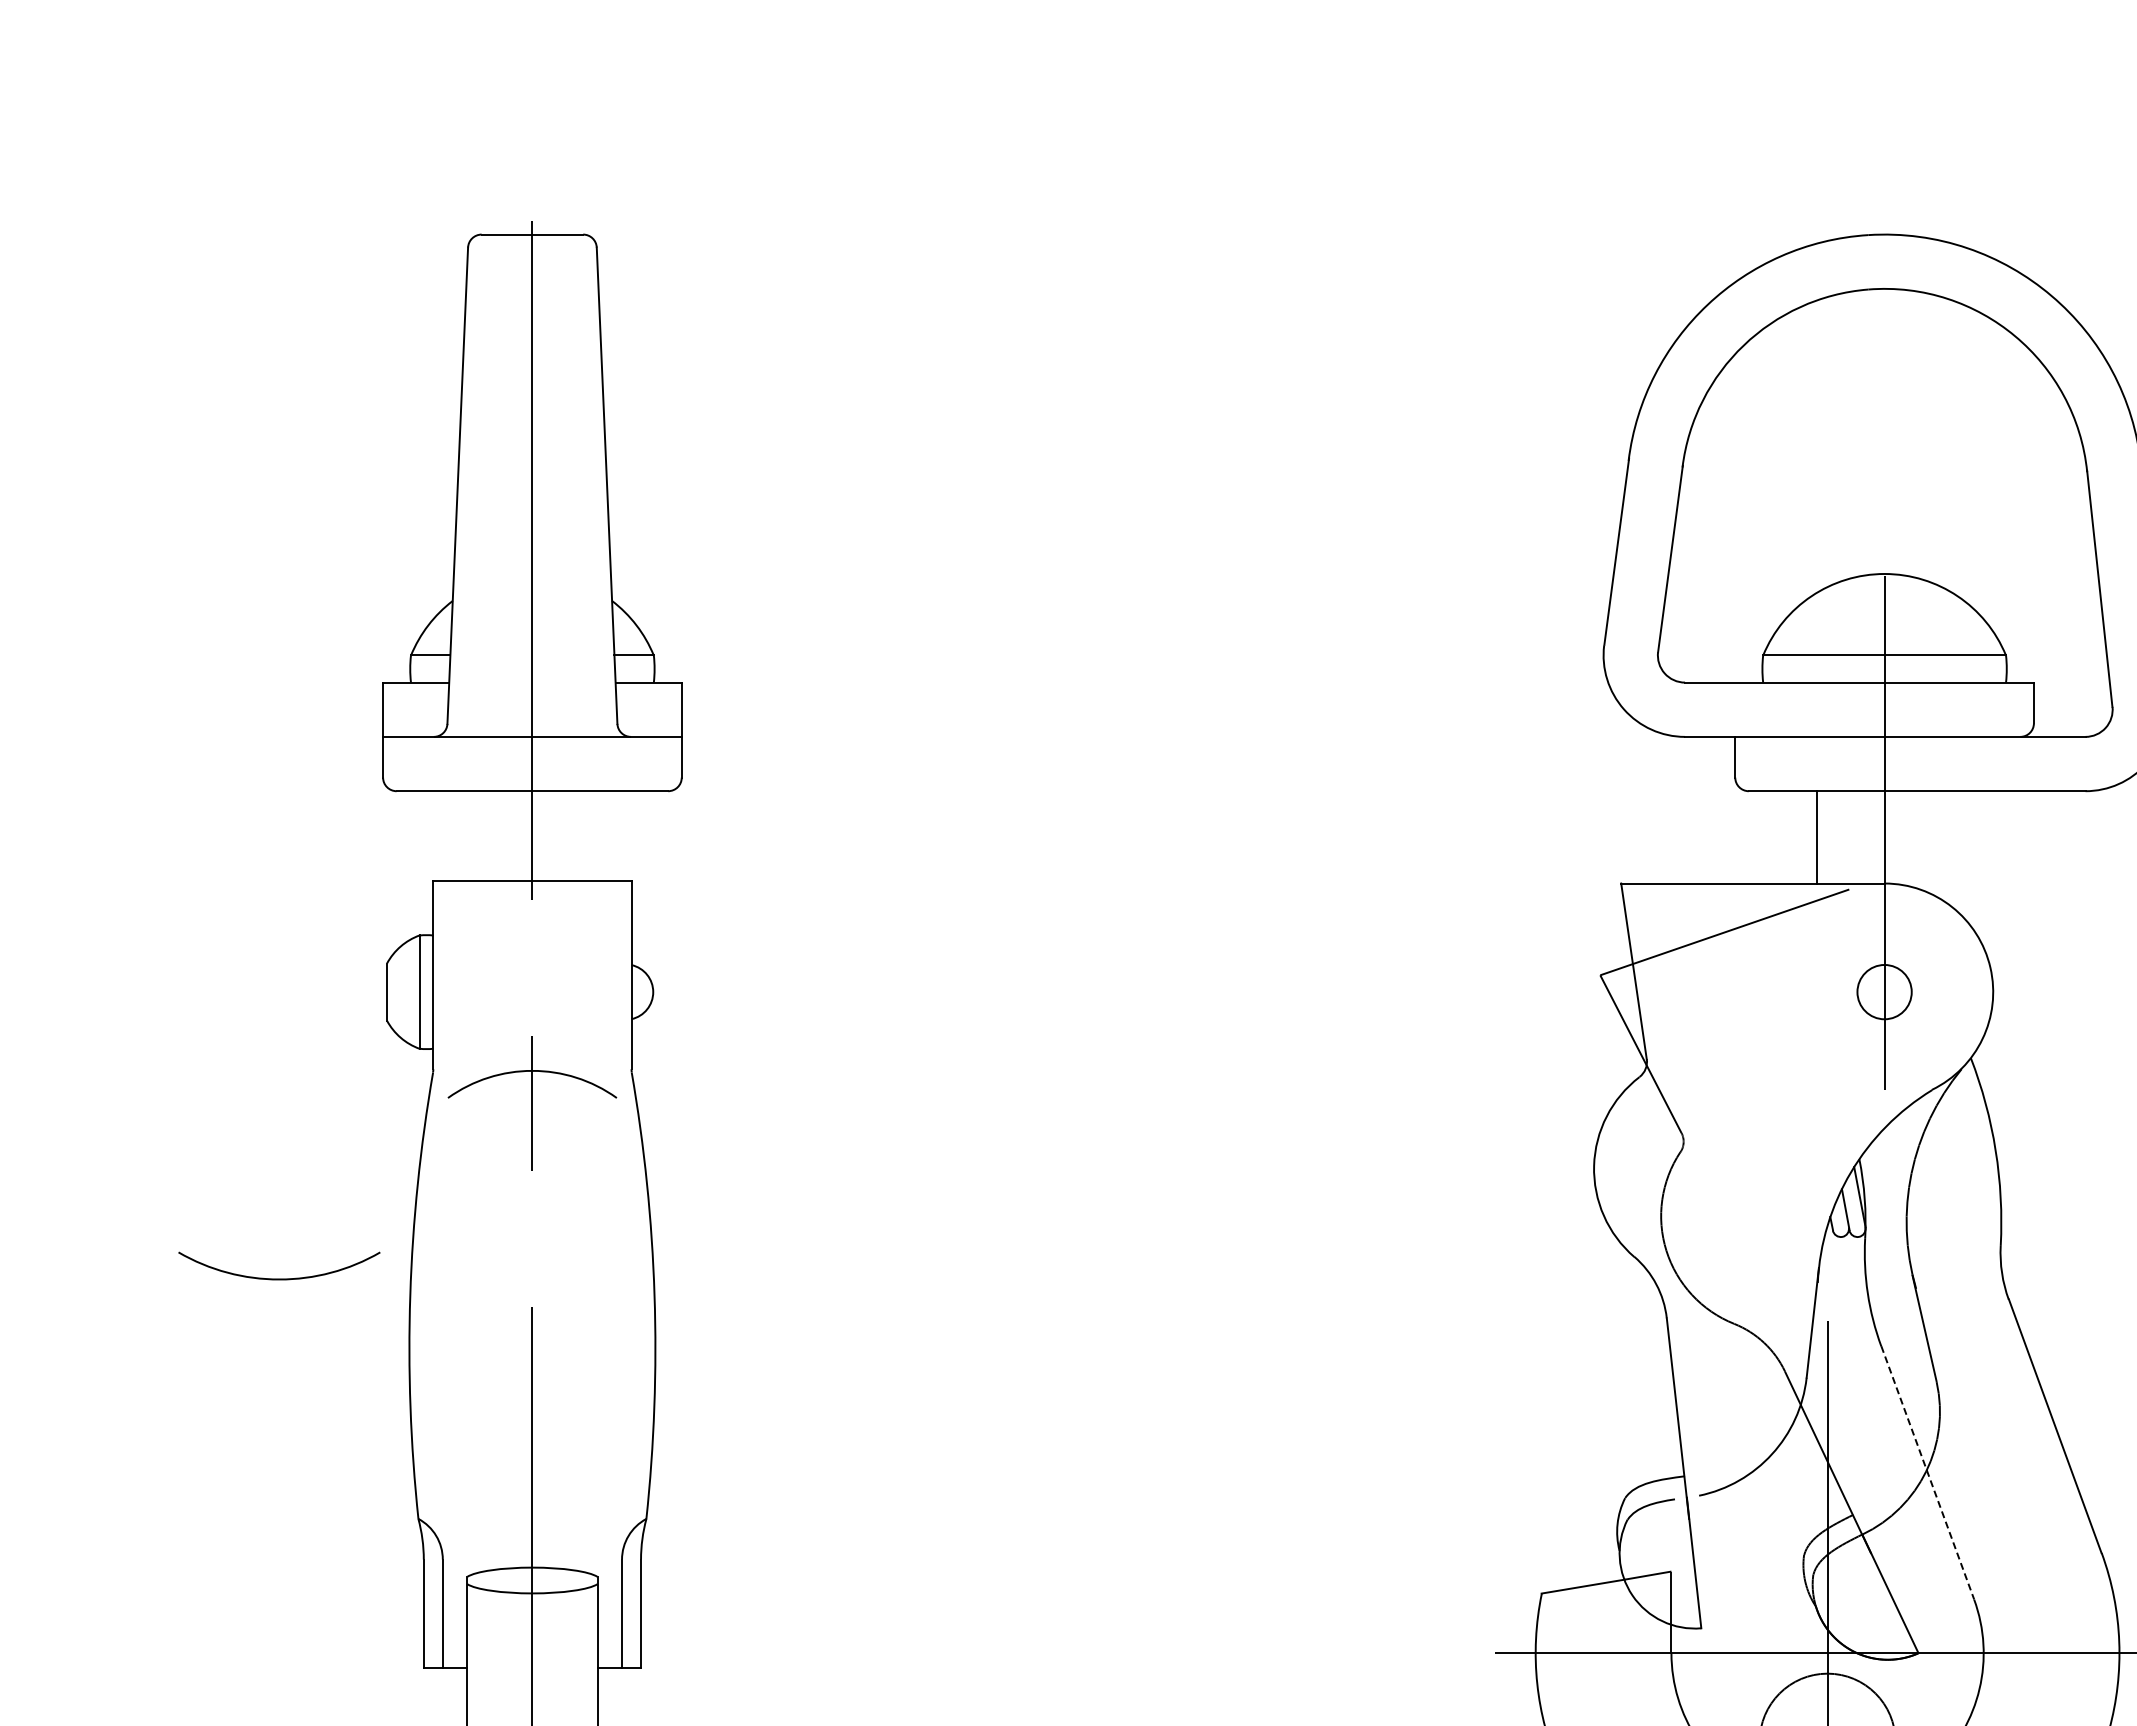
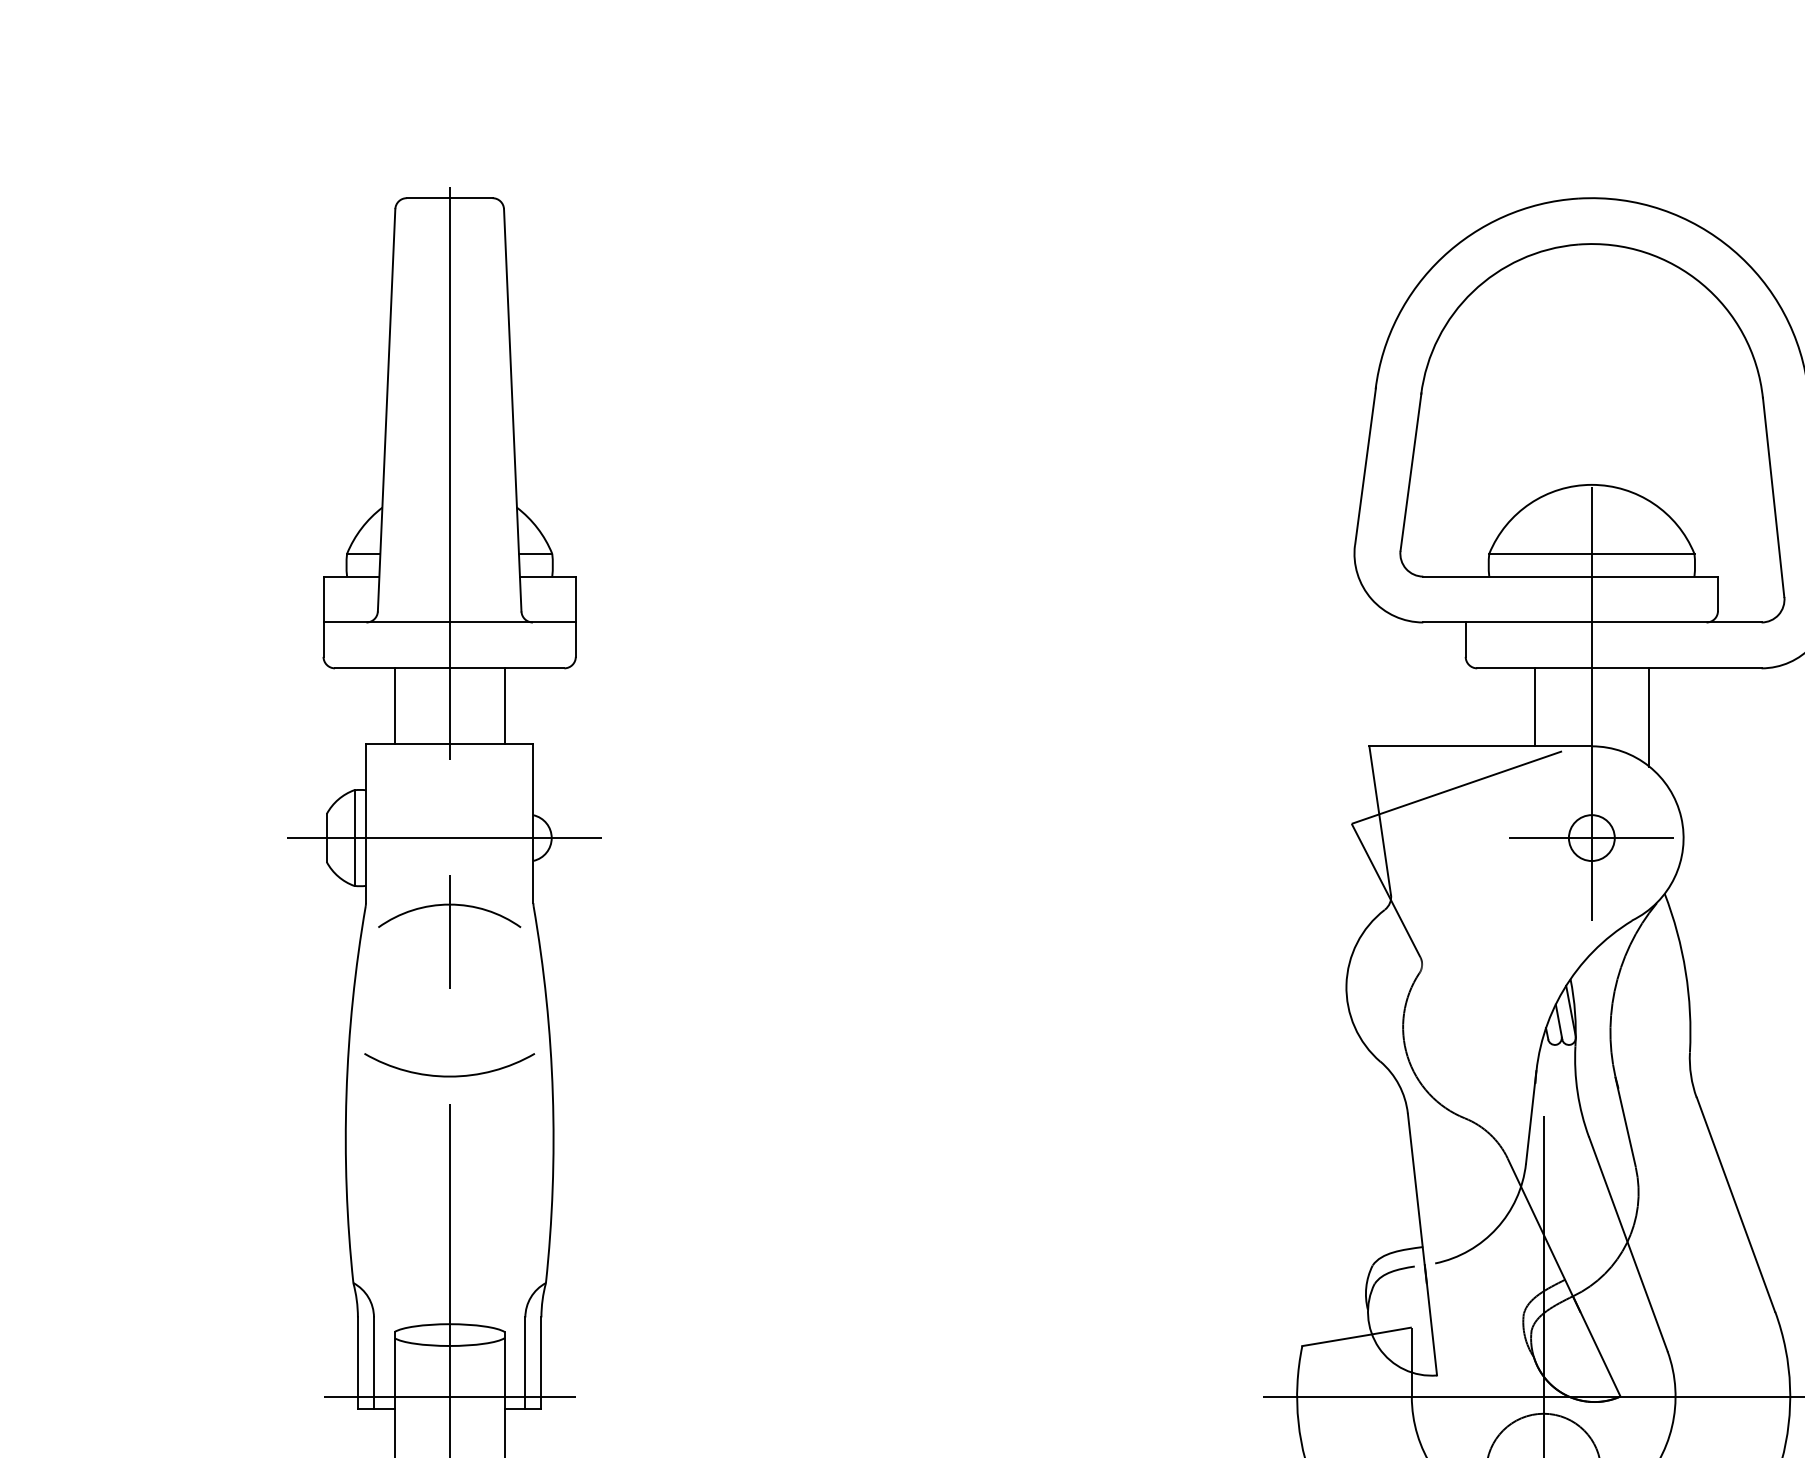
line: (467, 835) -> (394, 705), added
line: (597, 835) -> (504, 705), added
line: (1952, 849) -> (1649, 717), added
line: (525, 992) -> (443, 838), added
line: (1884, 992) -> (1591, 838), added
arc: (279, 1278) -> (449, 1075), moved
line: (1927, 1472) -> (1628, 1243), dashed -> solid
line: (532, 1653) -> (449, 1396), added

